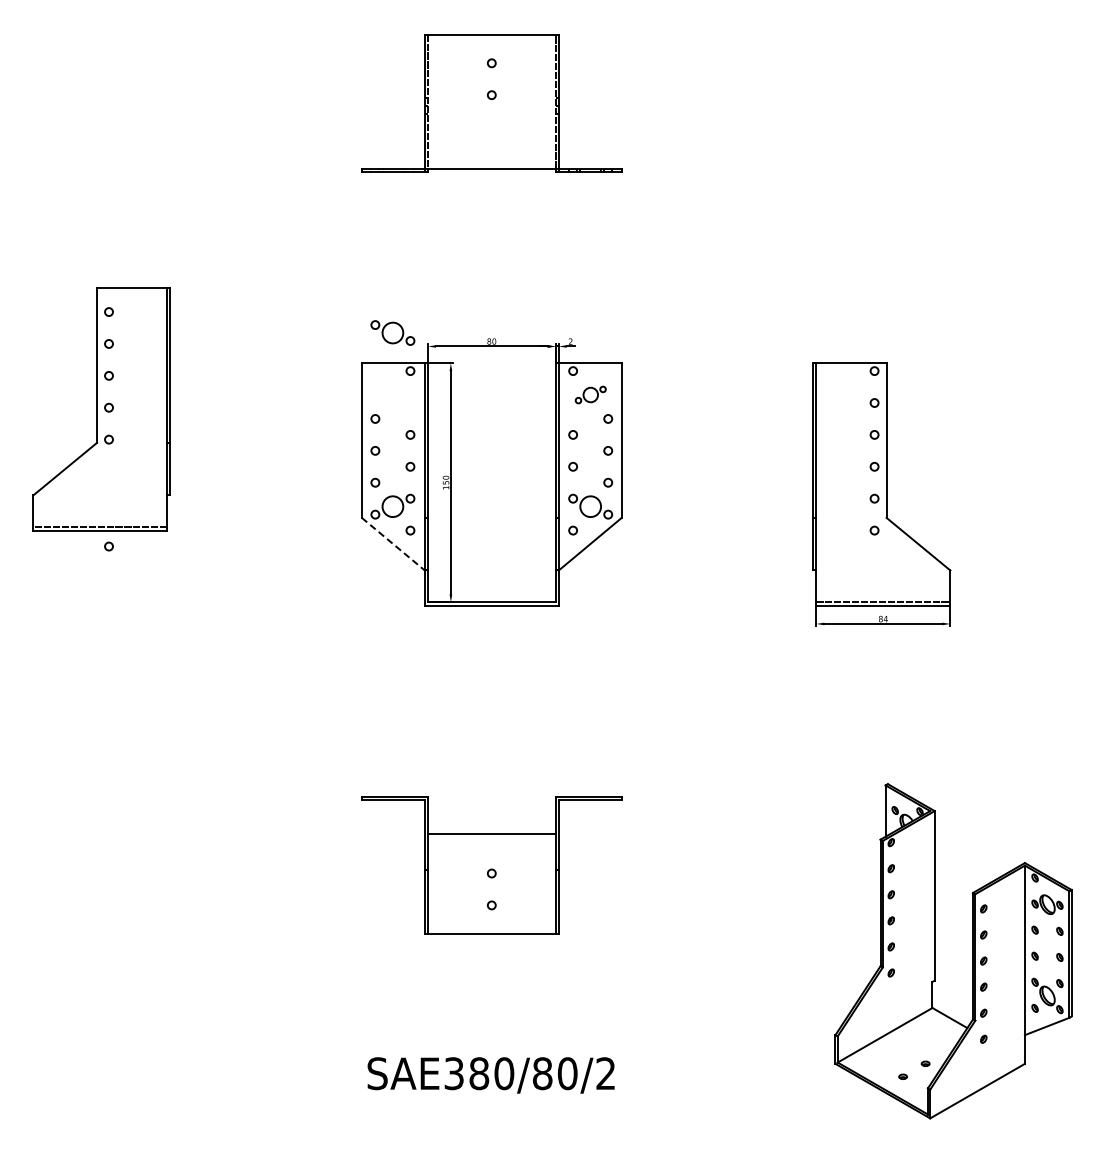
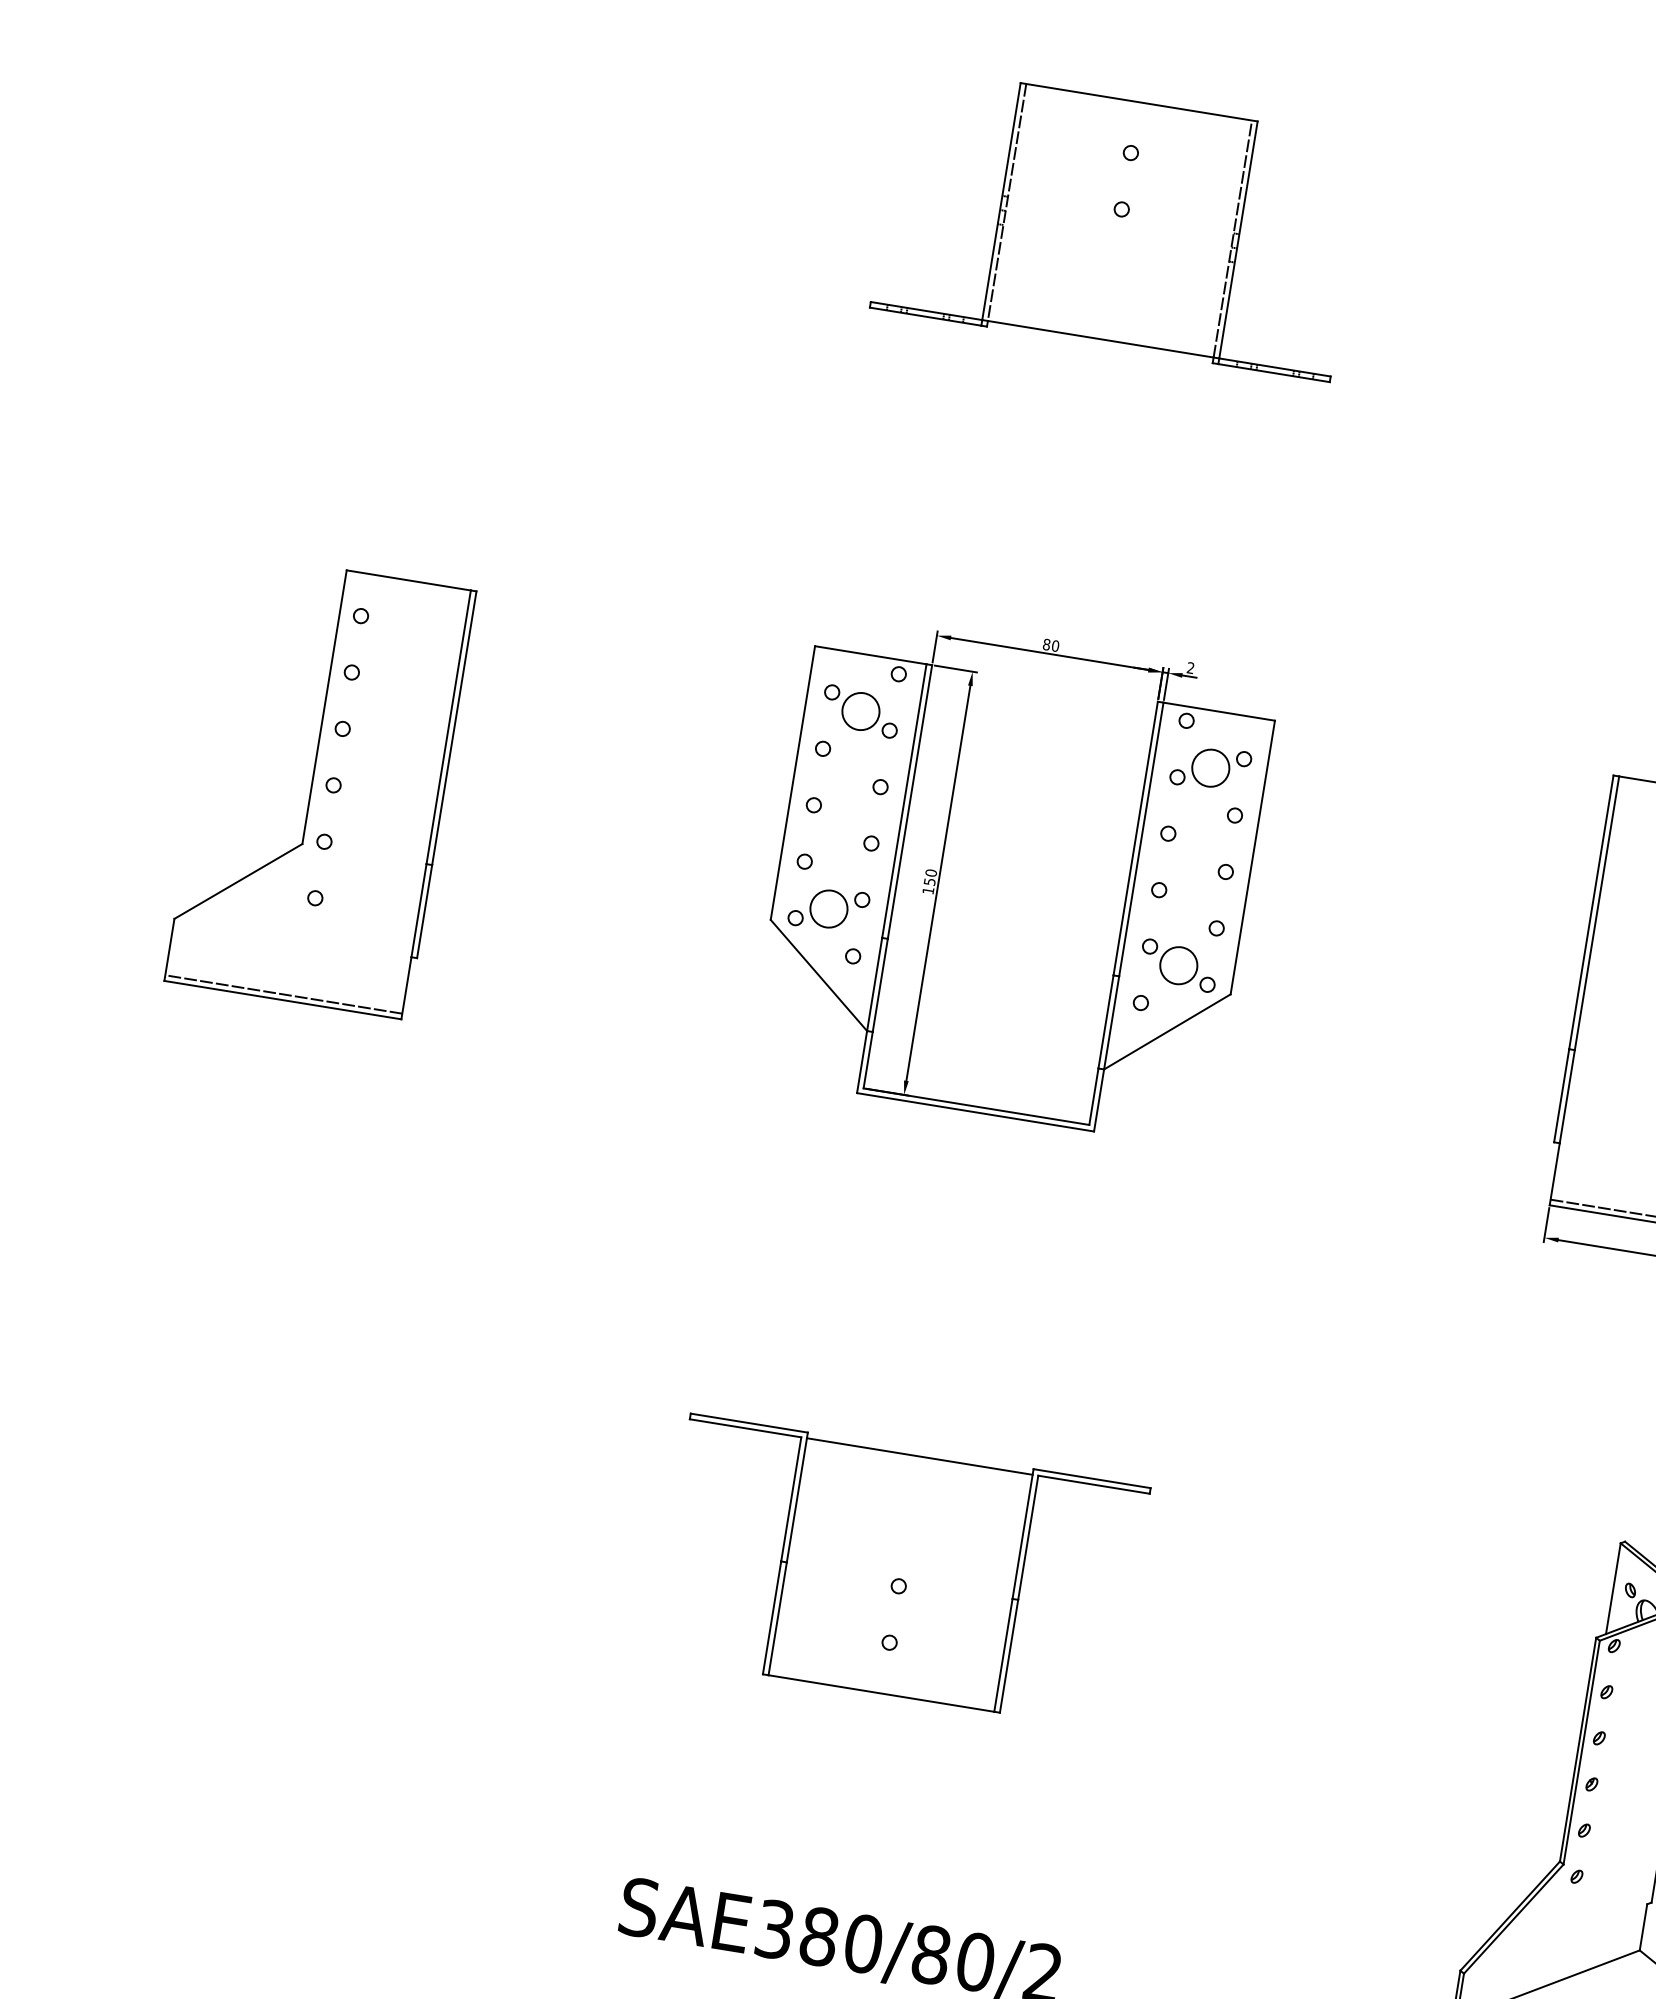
part: (392, 332) -> (860, 710), moved
part: (590, 394) -> (1210, 767), size x1.43
part: (101, 409) -> (319, 786), moved
line: (393, 544) -> (819, 976), dashed -> solid
line: (491, 834) -> (919, 1457), moved

